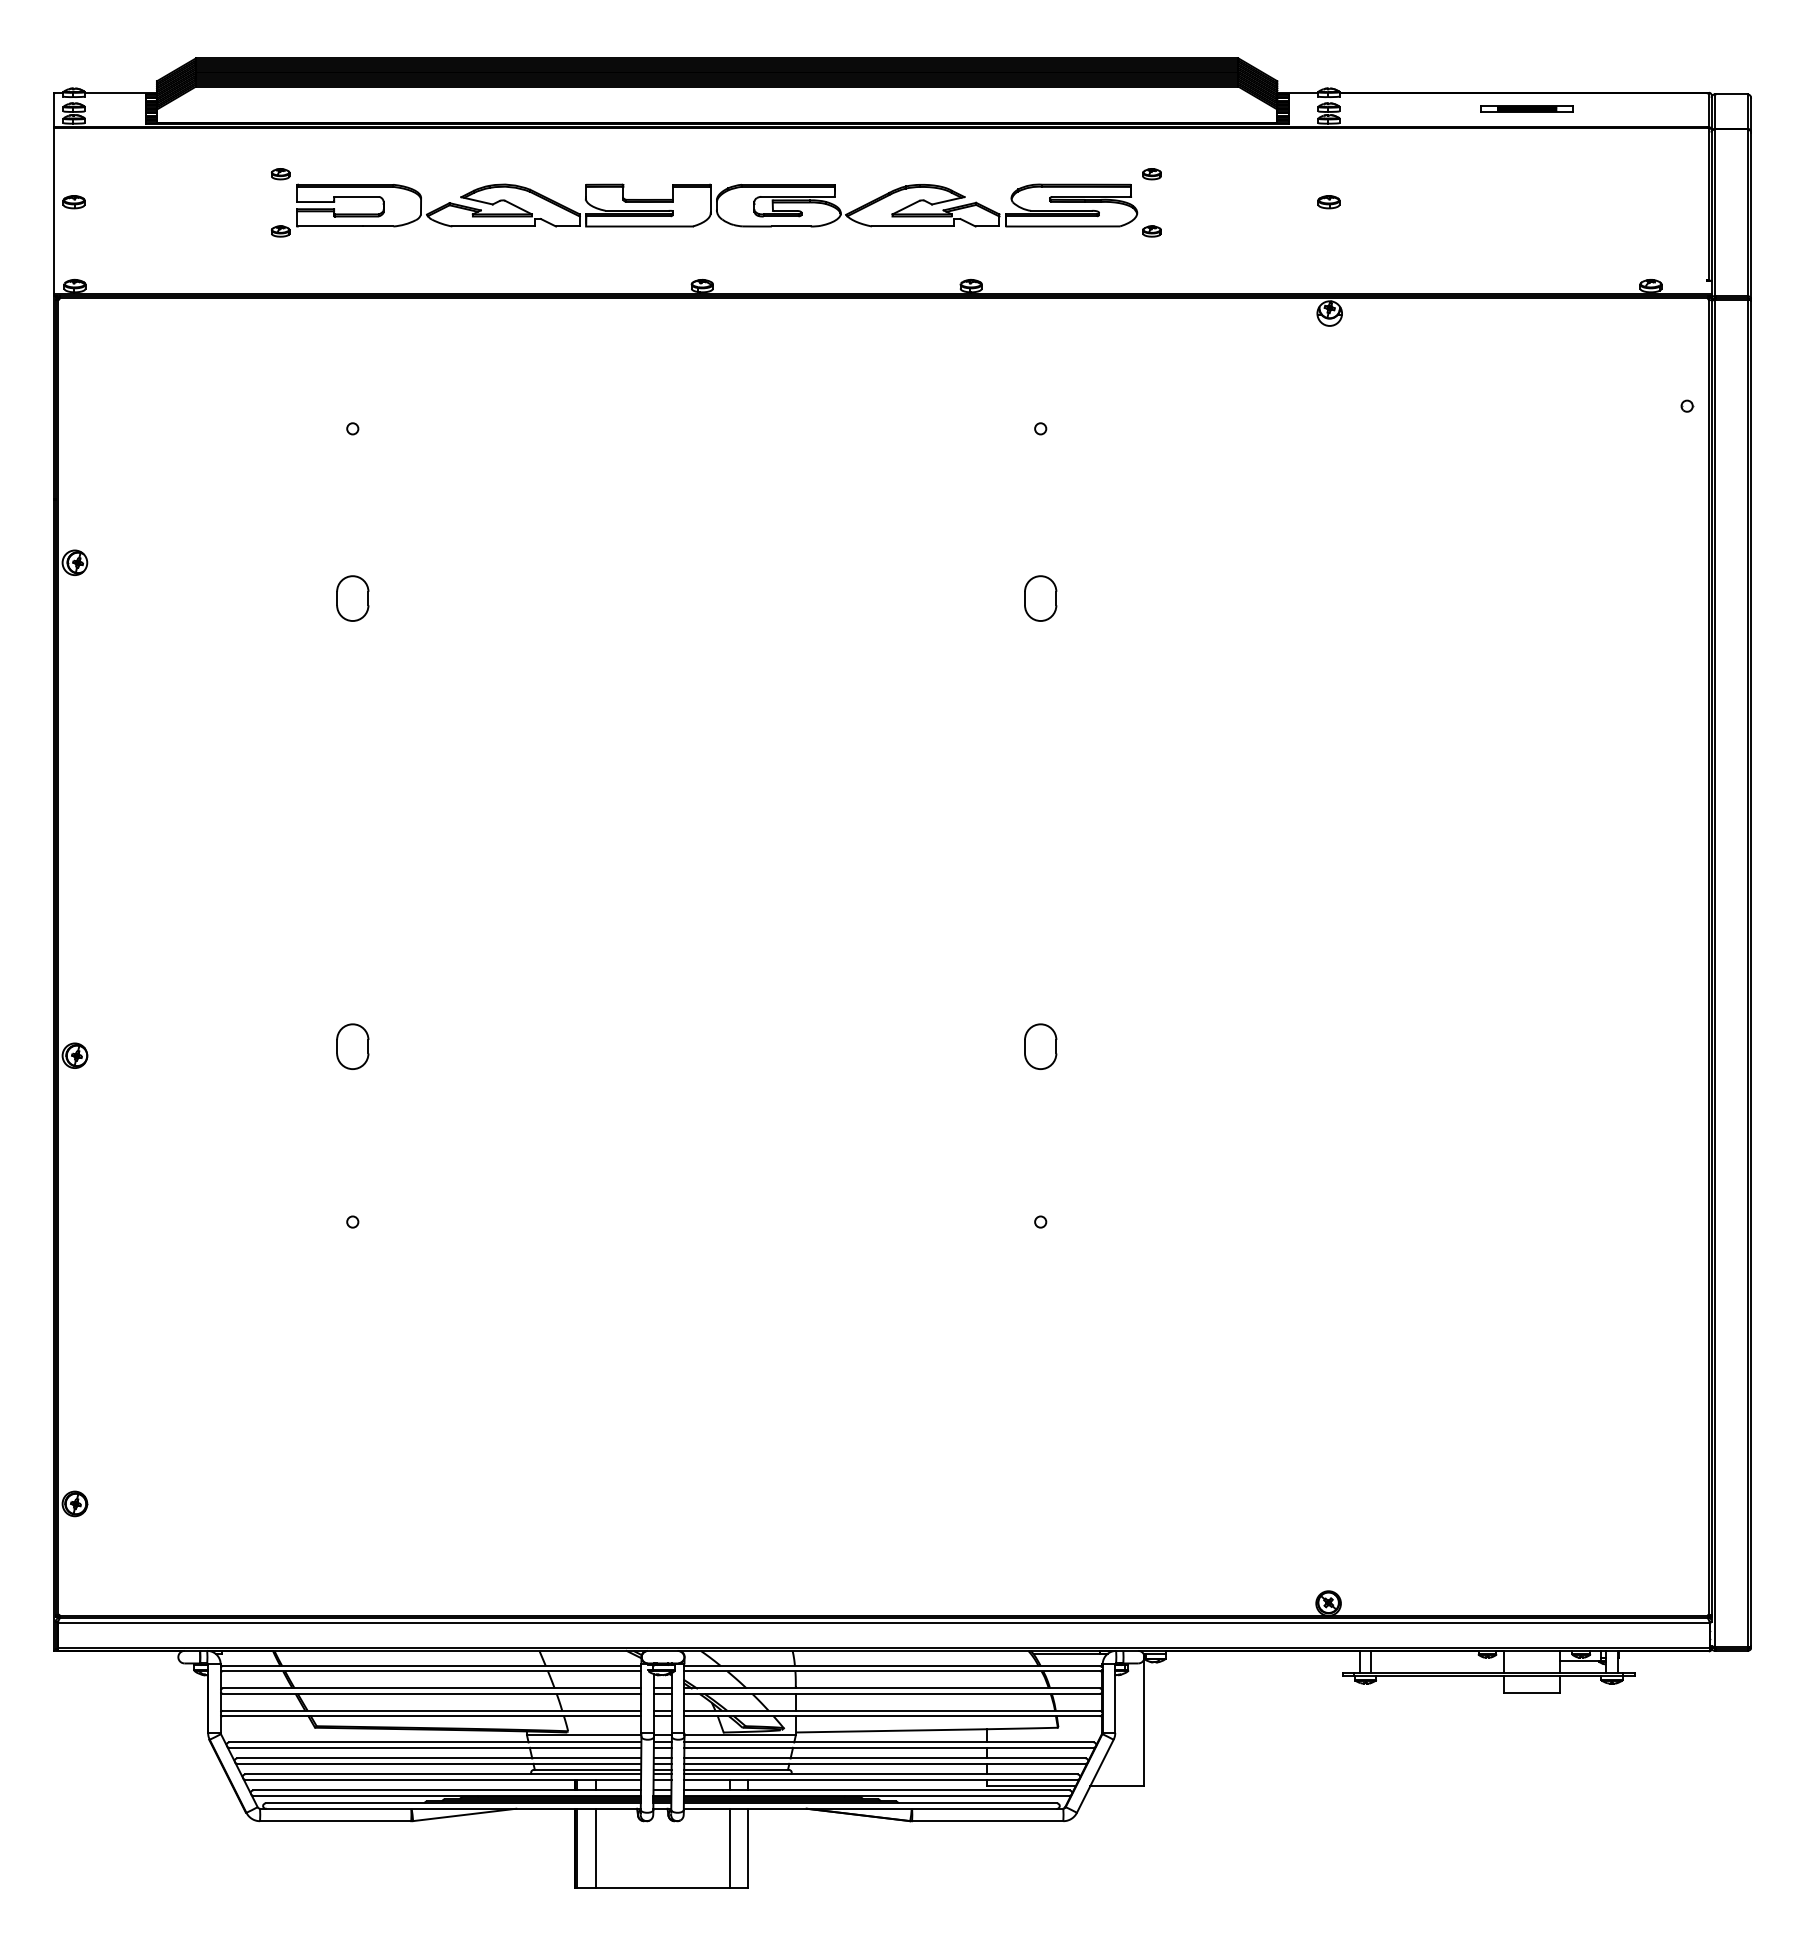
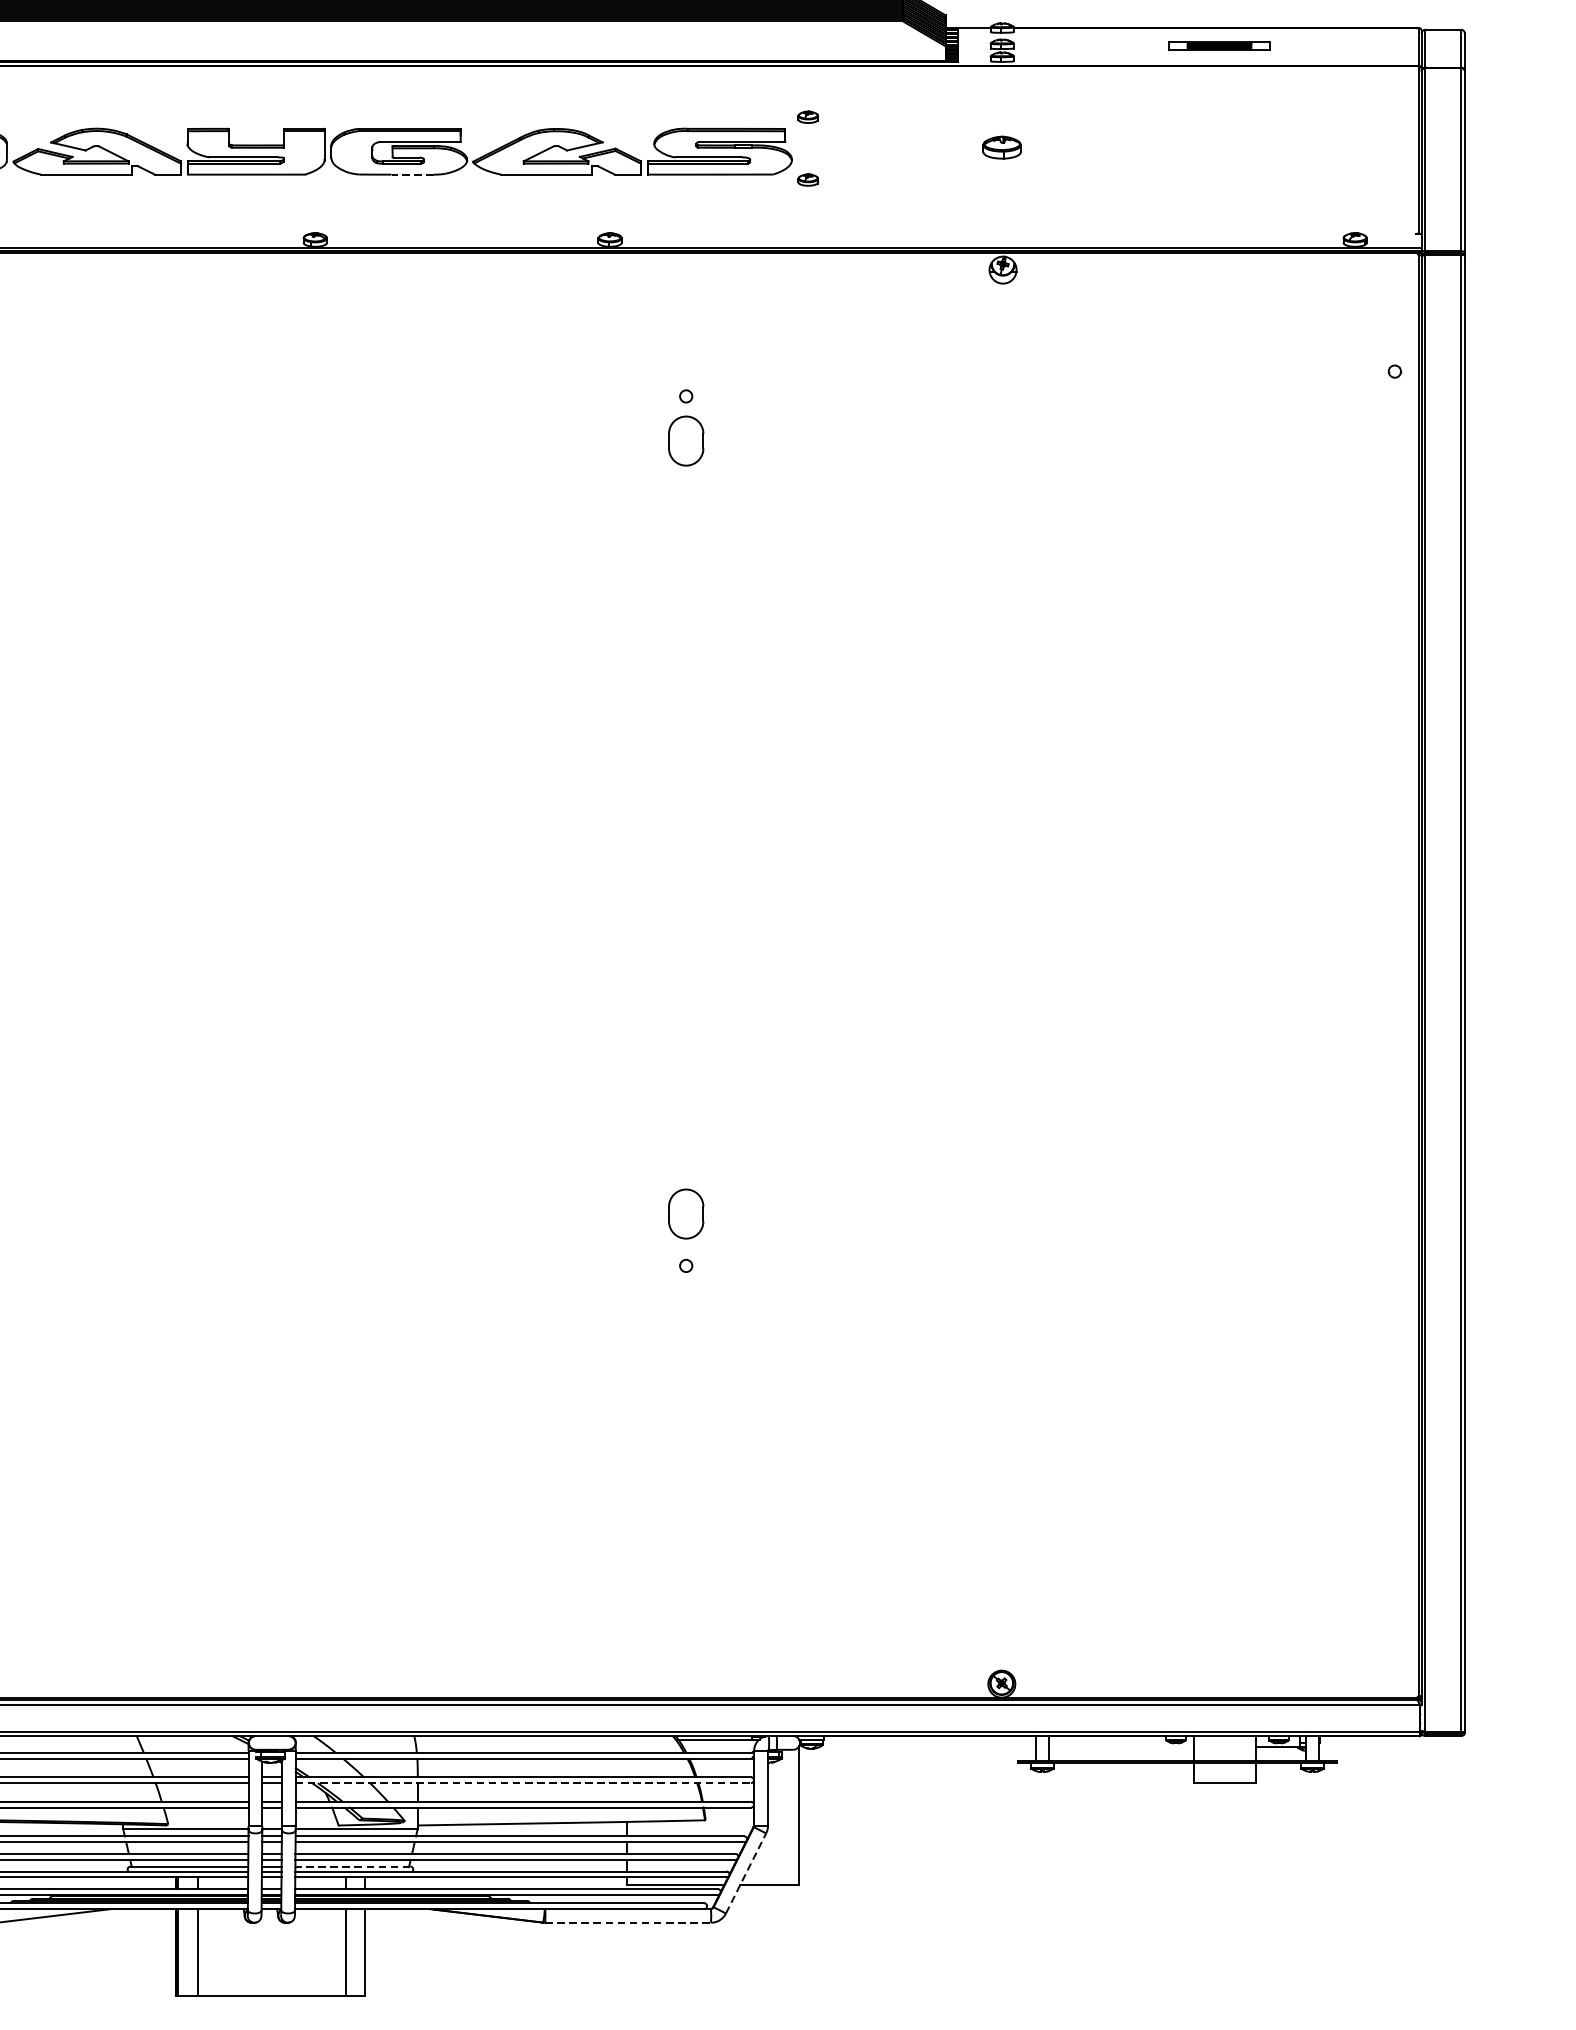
part: (1328, 202) -> (1001, 148), size x1.6
line: (790, 226) -> (411, 174), solid -> dashed
part: (1040, 598) -> (685, 440), moved
part: (1040, 1046) -> (685, 1213), moved
line: (892, 1693) -> (523, 1782), solid -> dashed
line: (736, 1769) -> (352, 1866), solid -> dashed
line: (1095, 1776) -> (746, 1873), solid -> dashed
line: (987, 1821) -> (627, 1923), solid -> dashed

